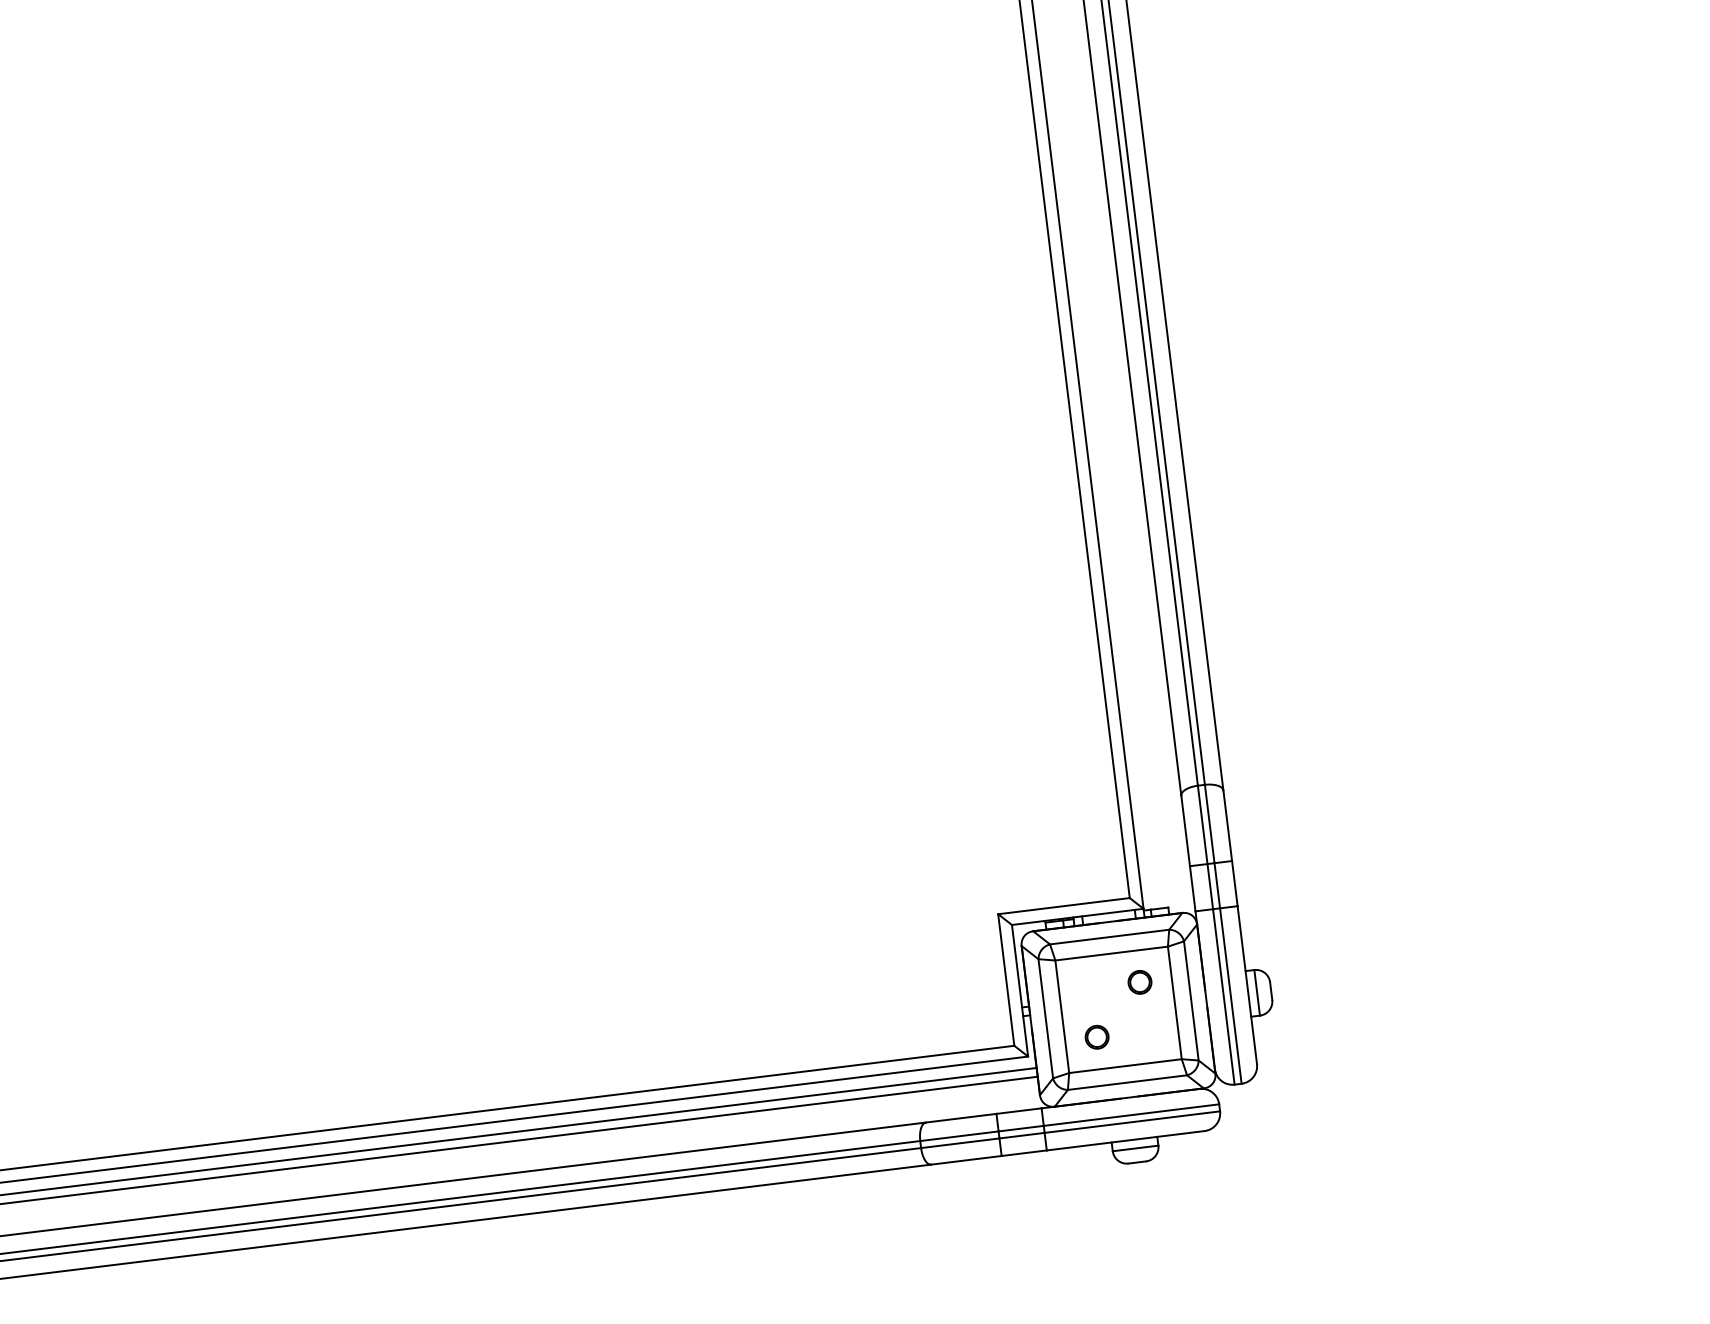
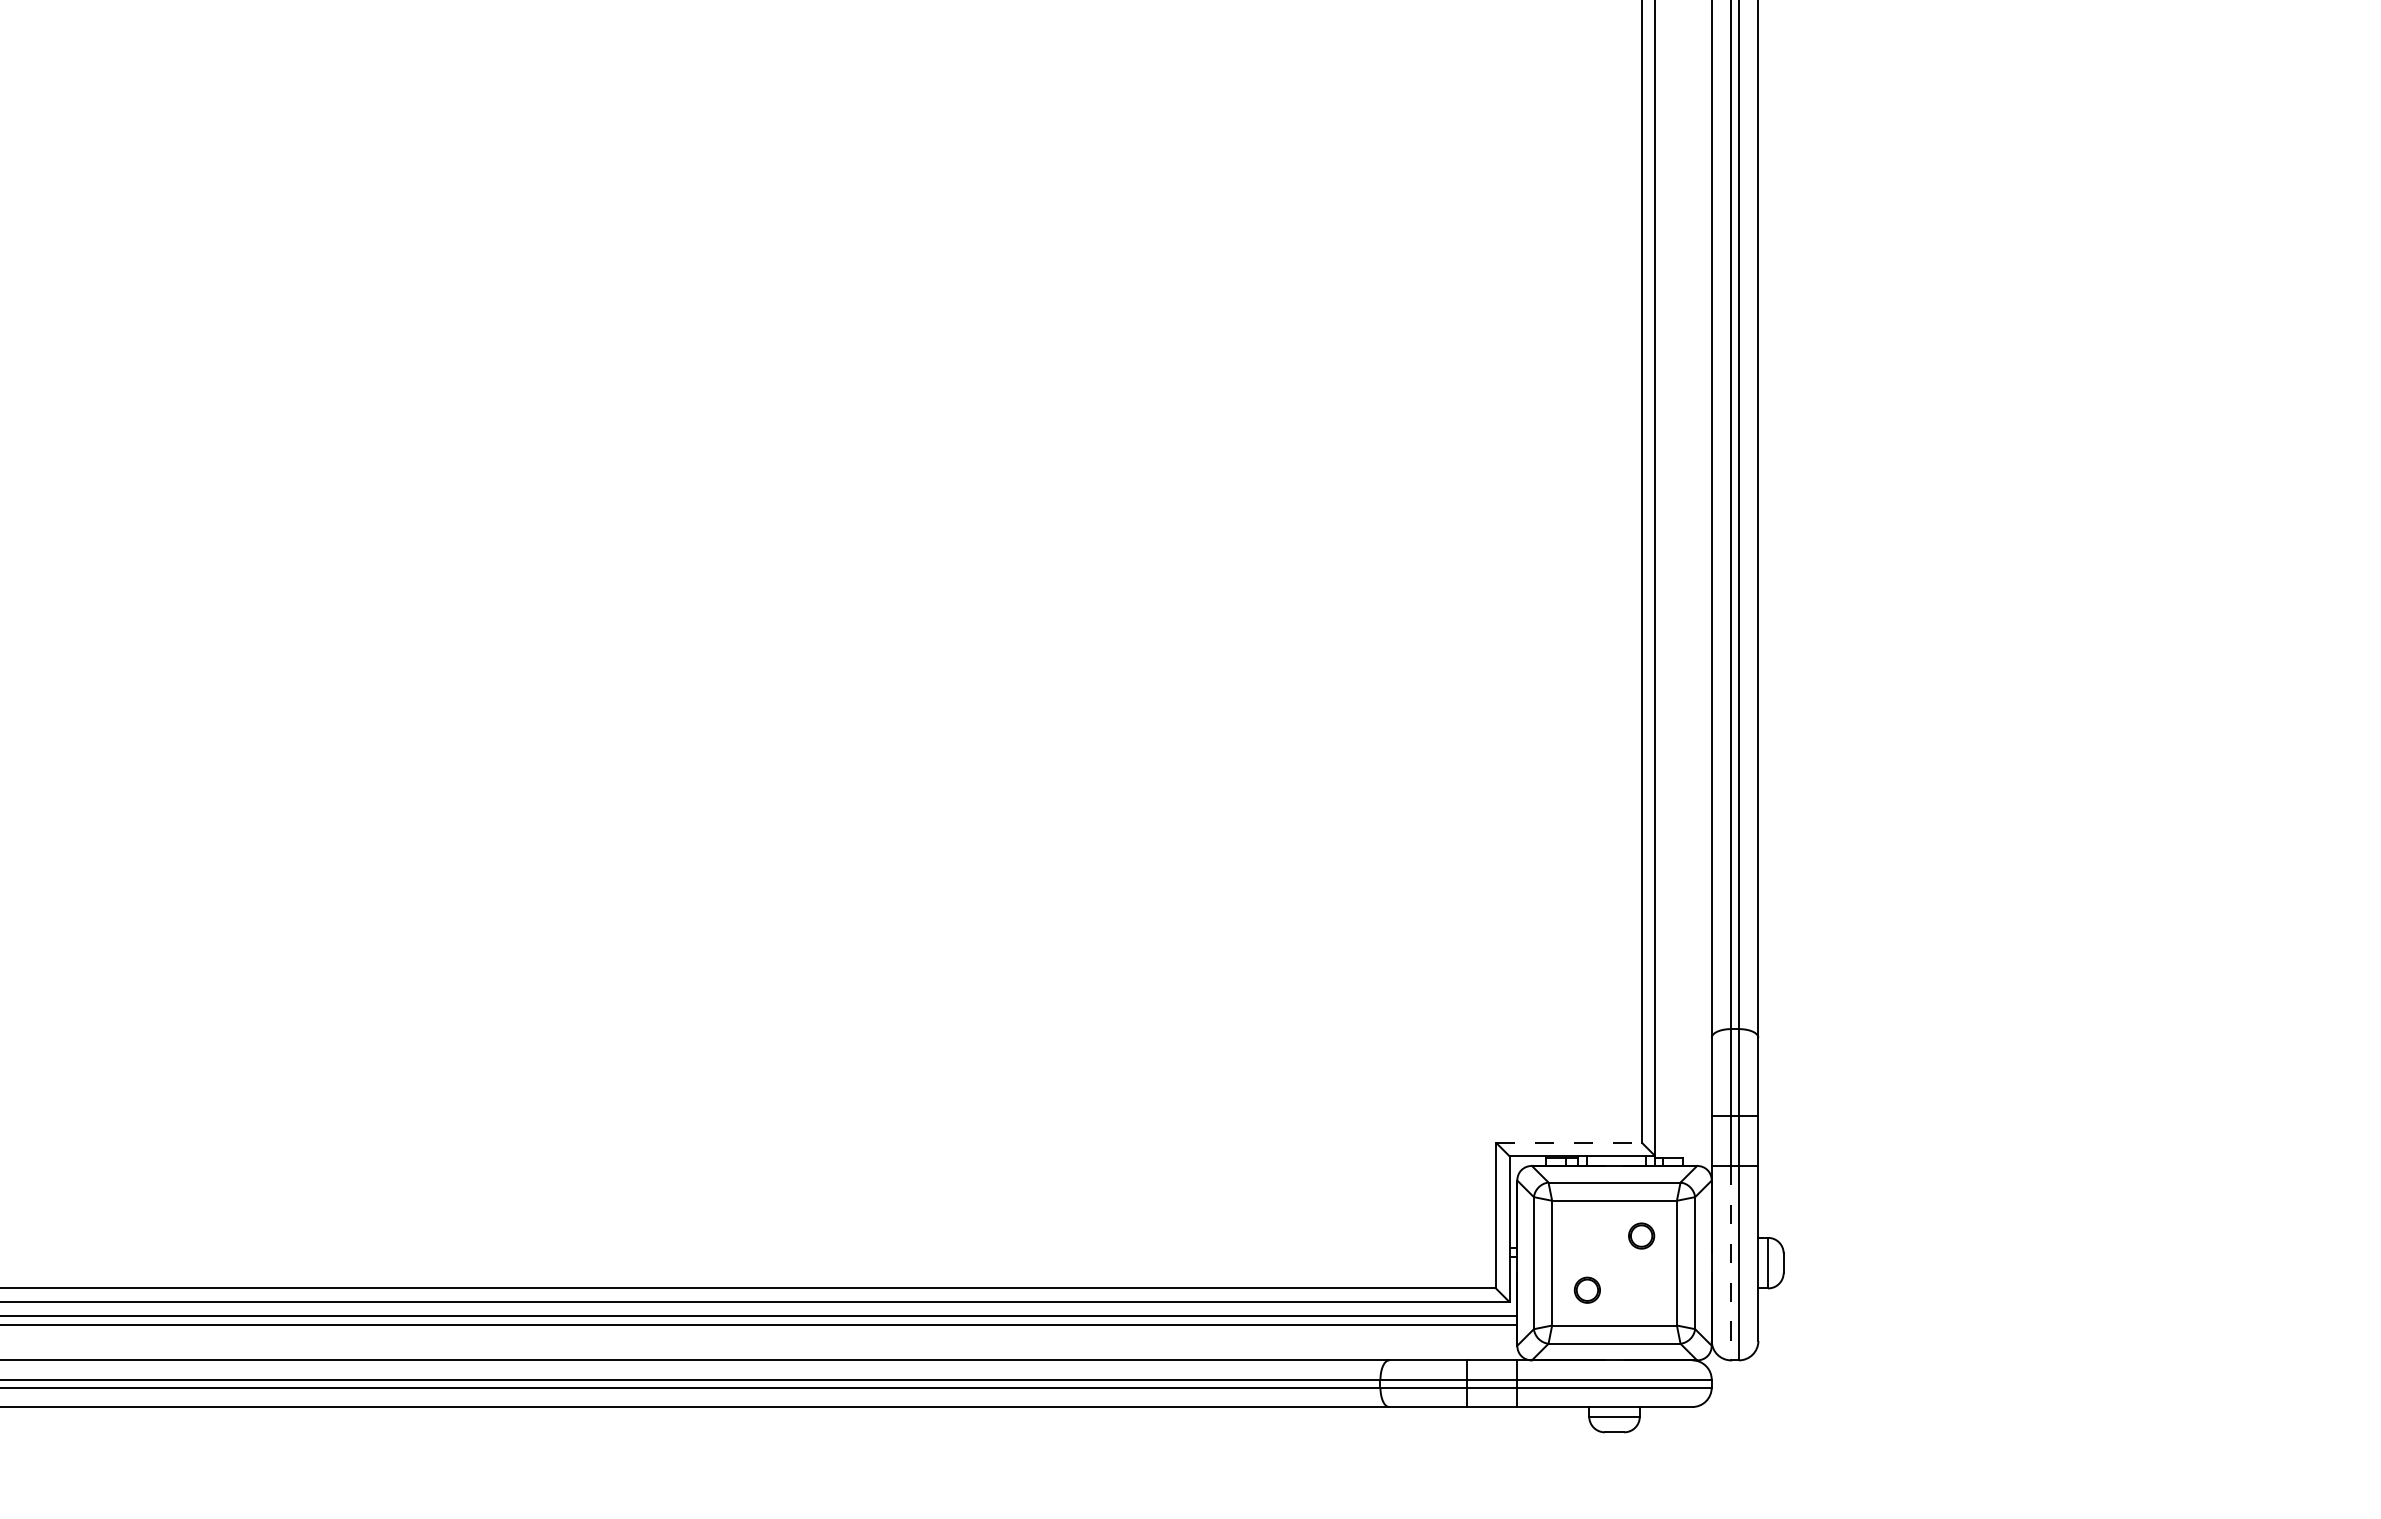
line: (1063, 906) -> (1568, 1142), solid -> dashed
line: (1224, 997) -> (1731, 1263), solid -> dashed

